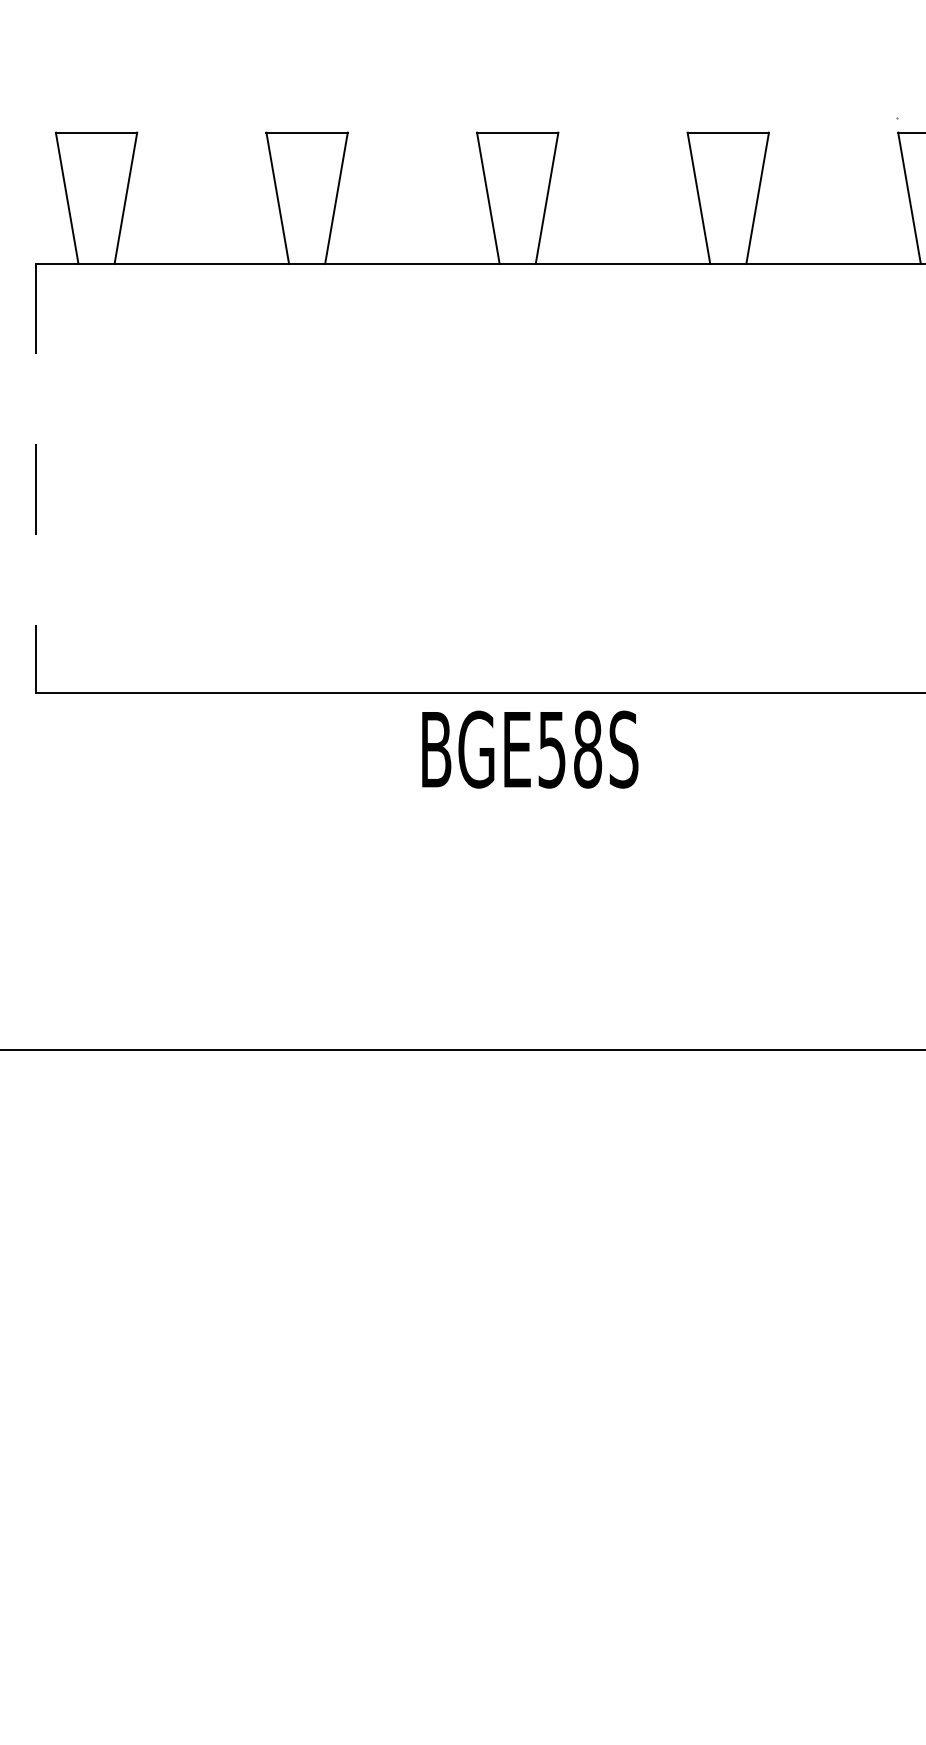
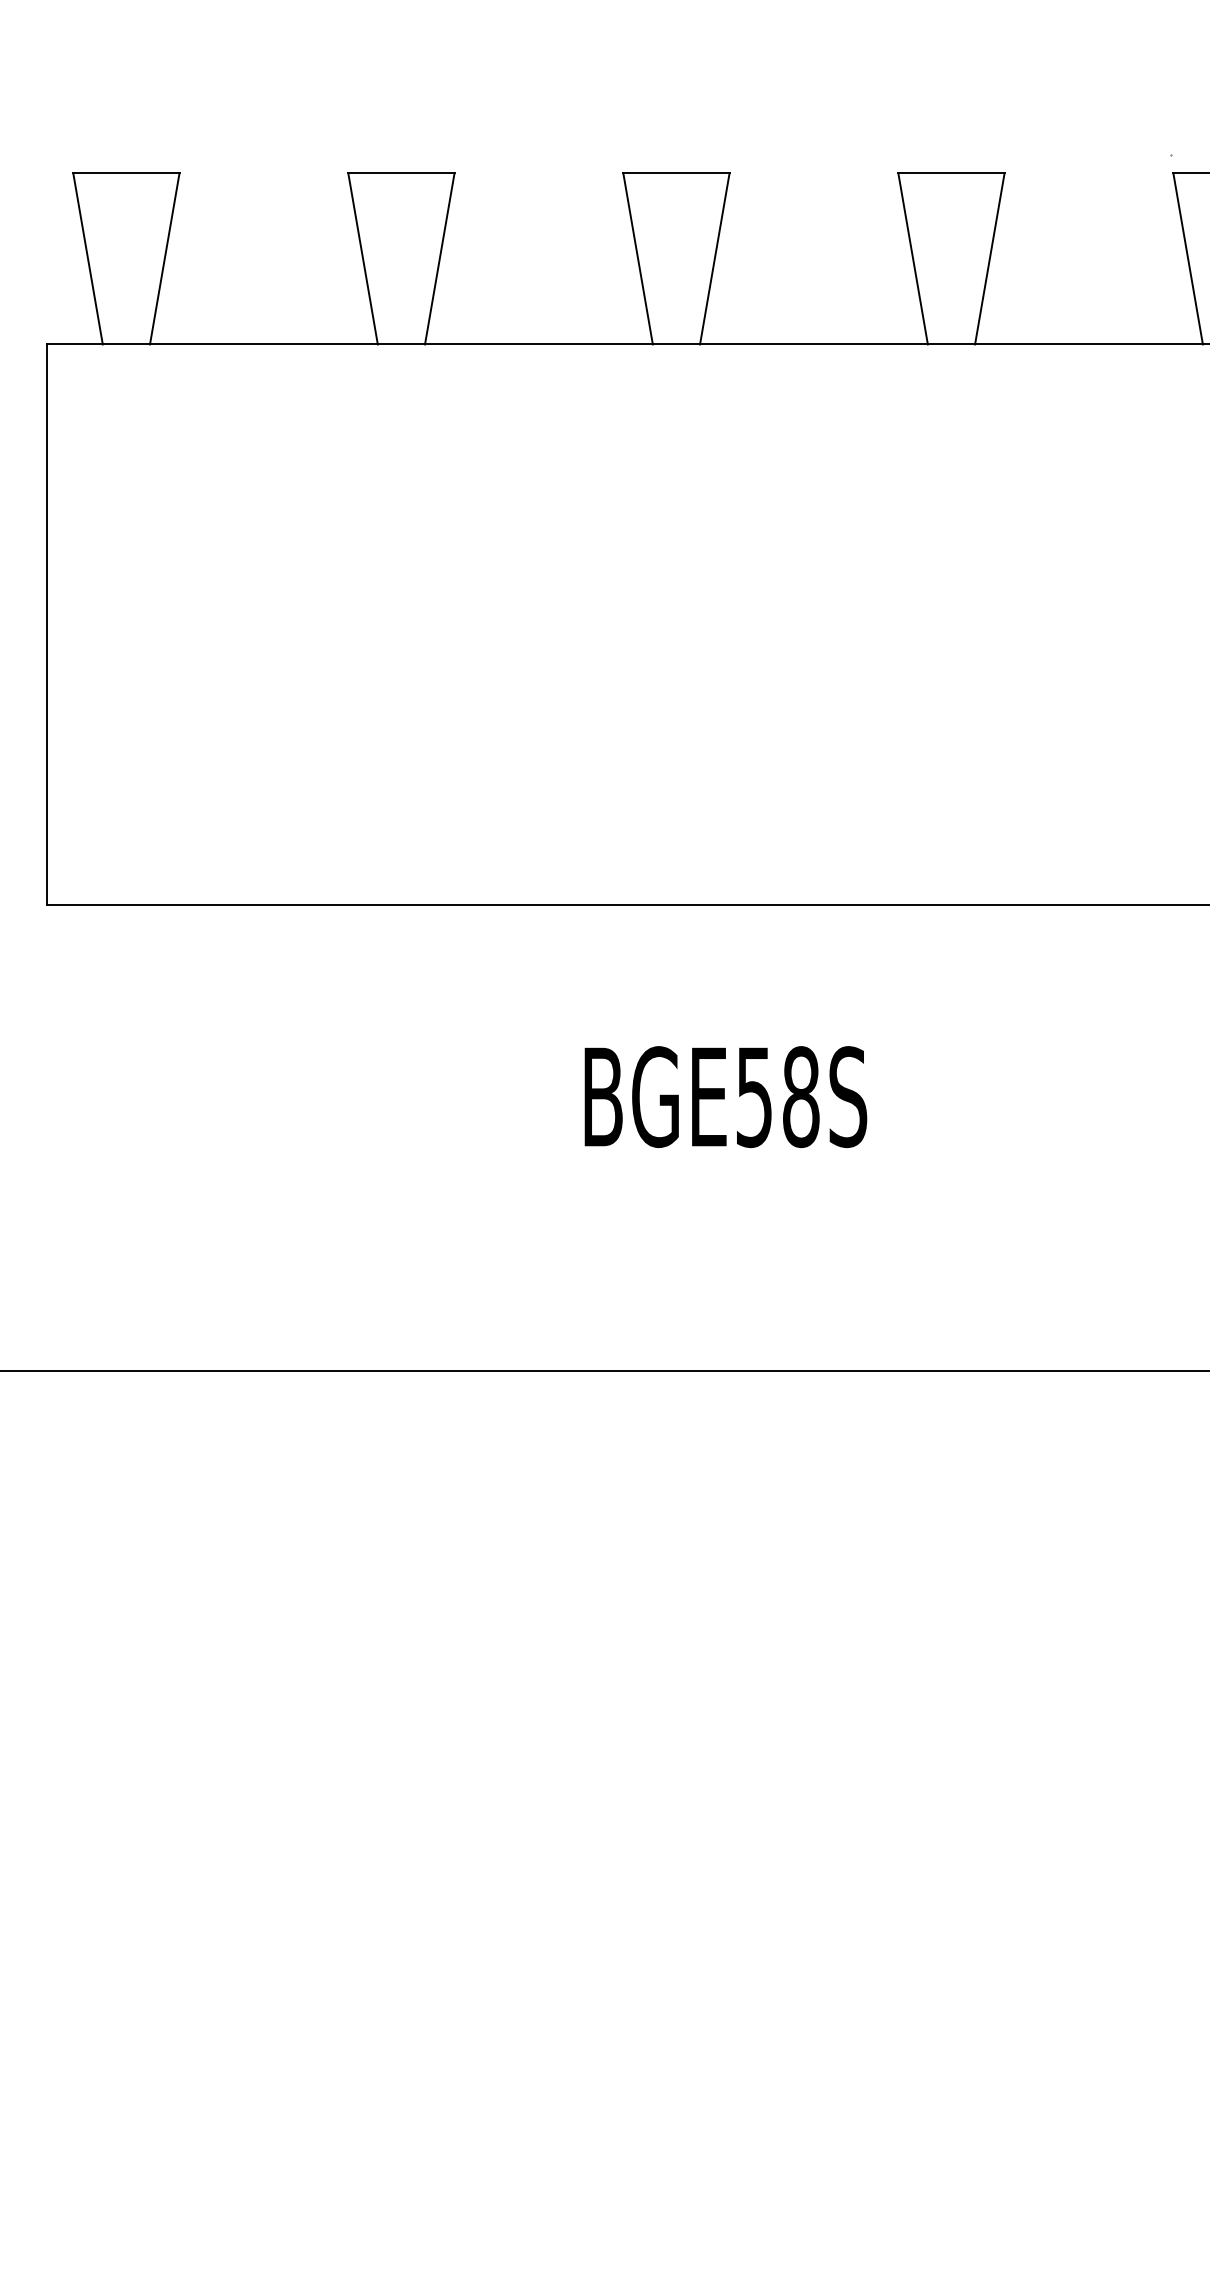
line: (36, 478) -> (47, 625), dashed -> solid
text: (529, 749) -> (725, 1096), moved

